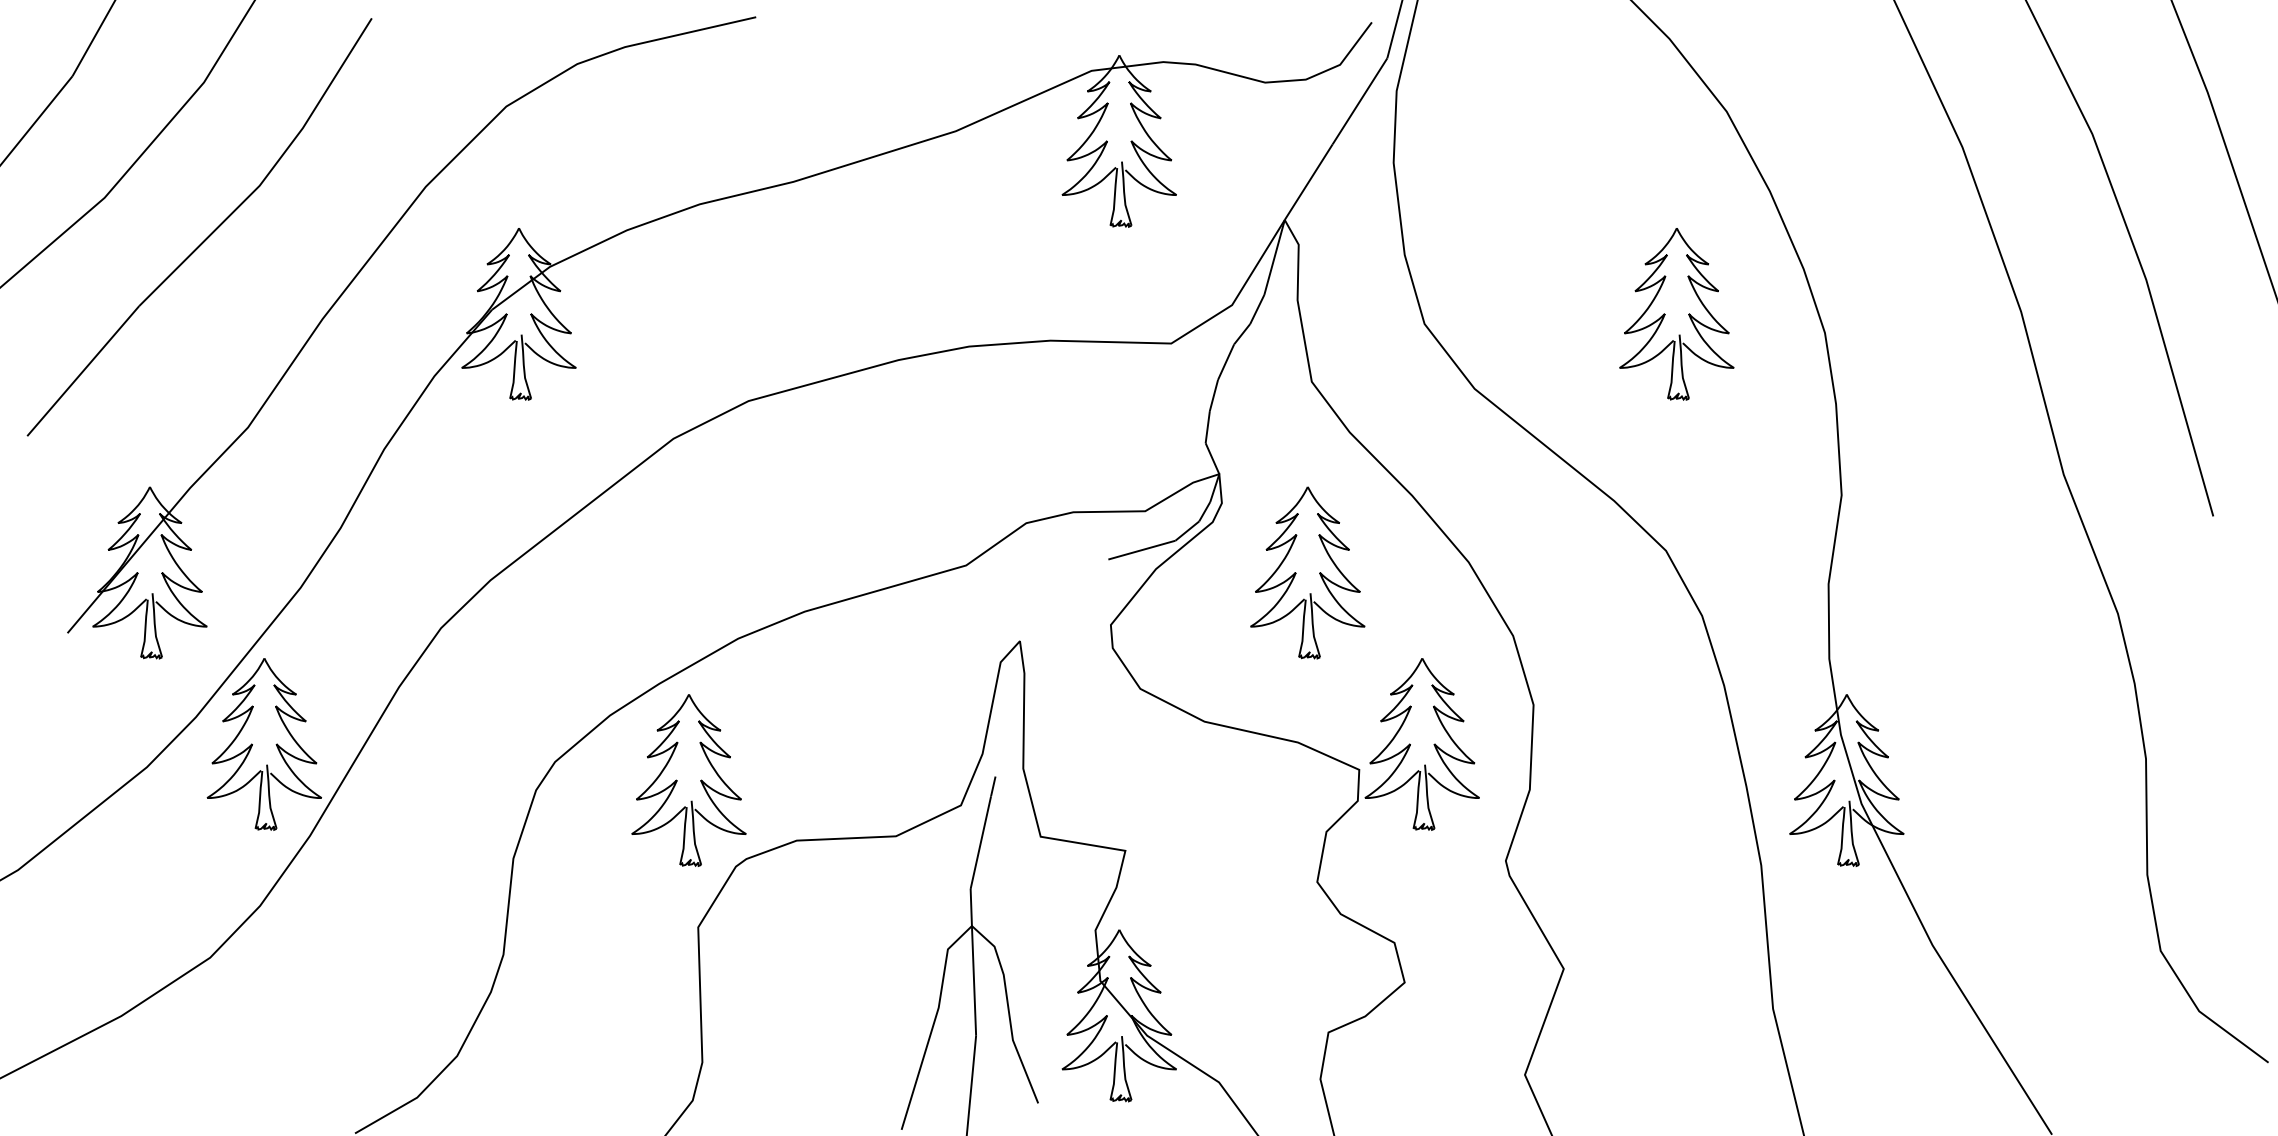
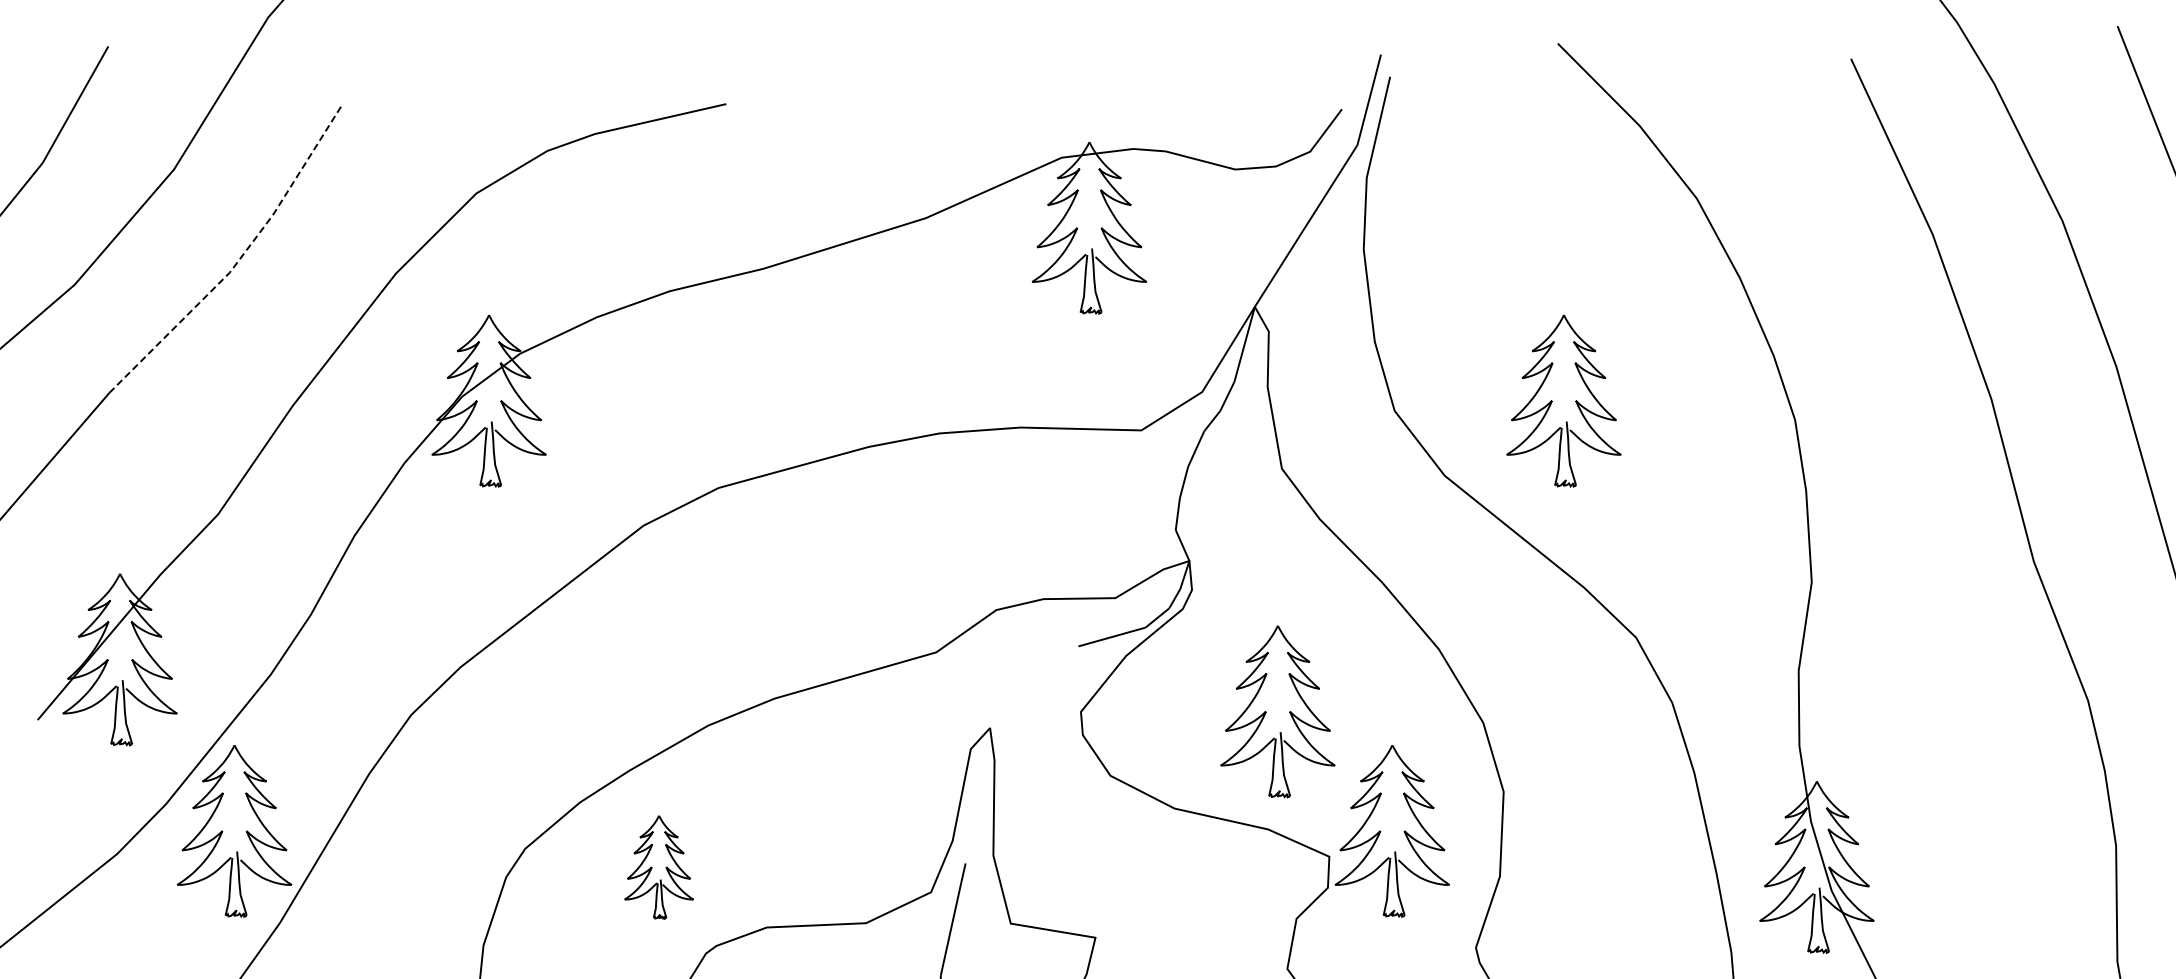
line: (269, 172) -> (239, 259), solid -> dashed
part: (1676, 314) -> (1563, 401), moved
part: (1307, 572) -> (1277, 711), moved
part: (688, 780) -> (658, 867), size x0.6

